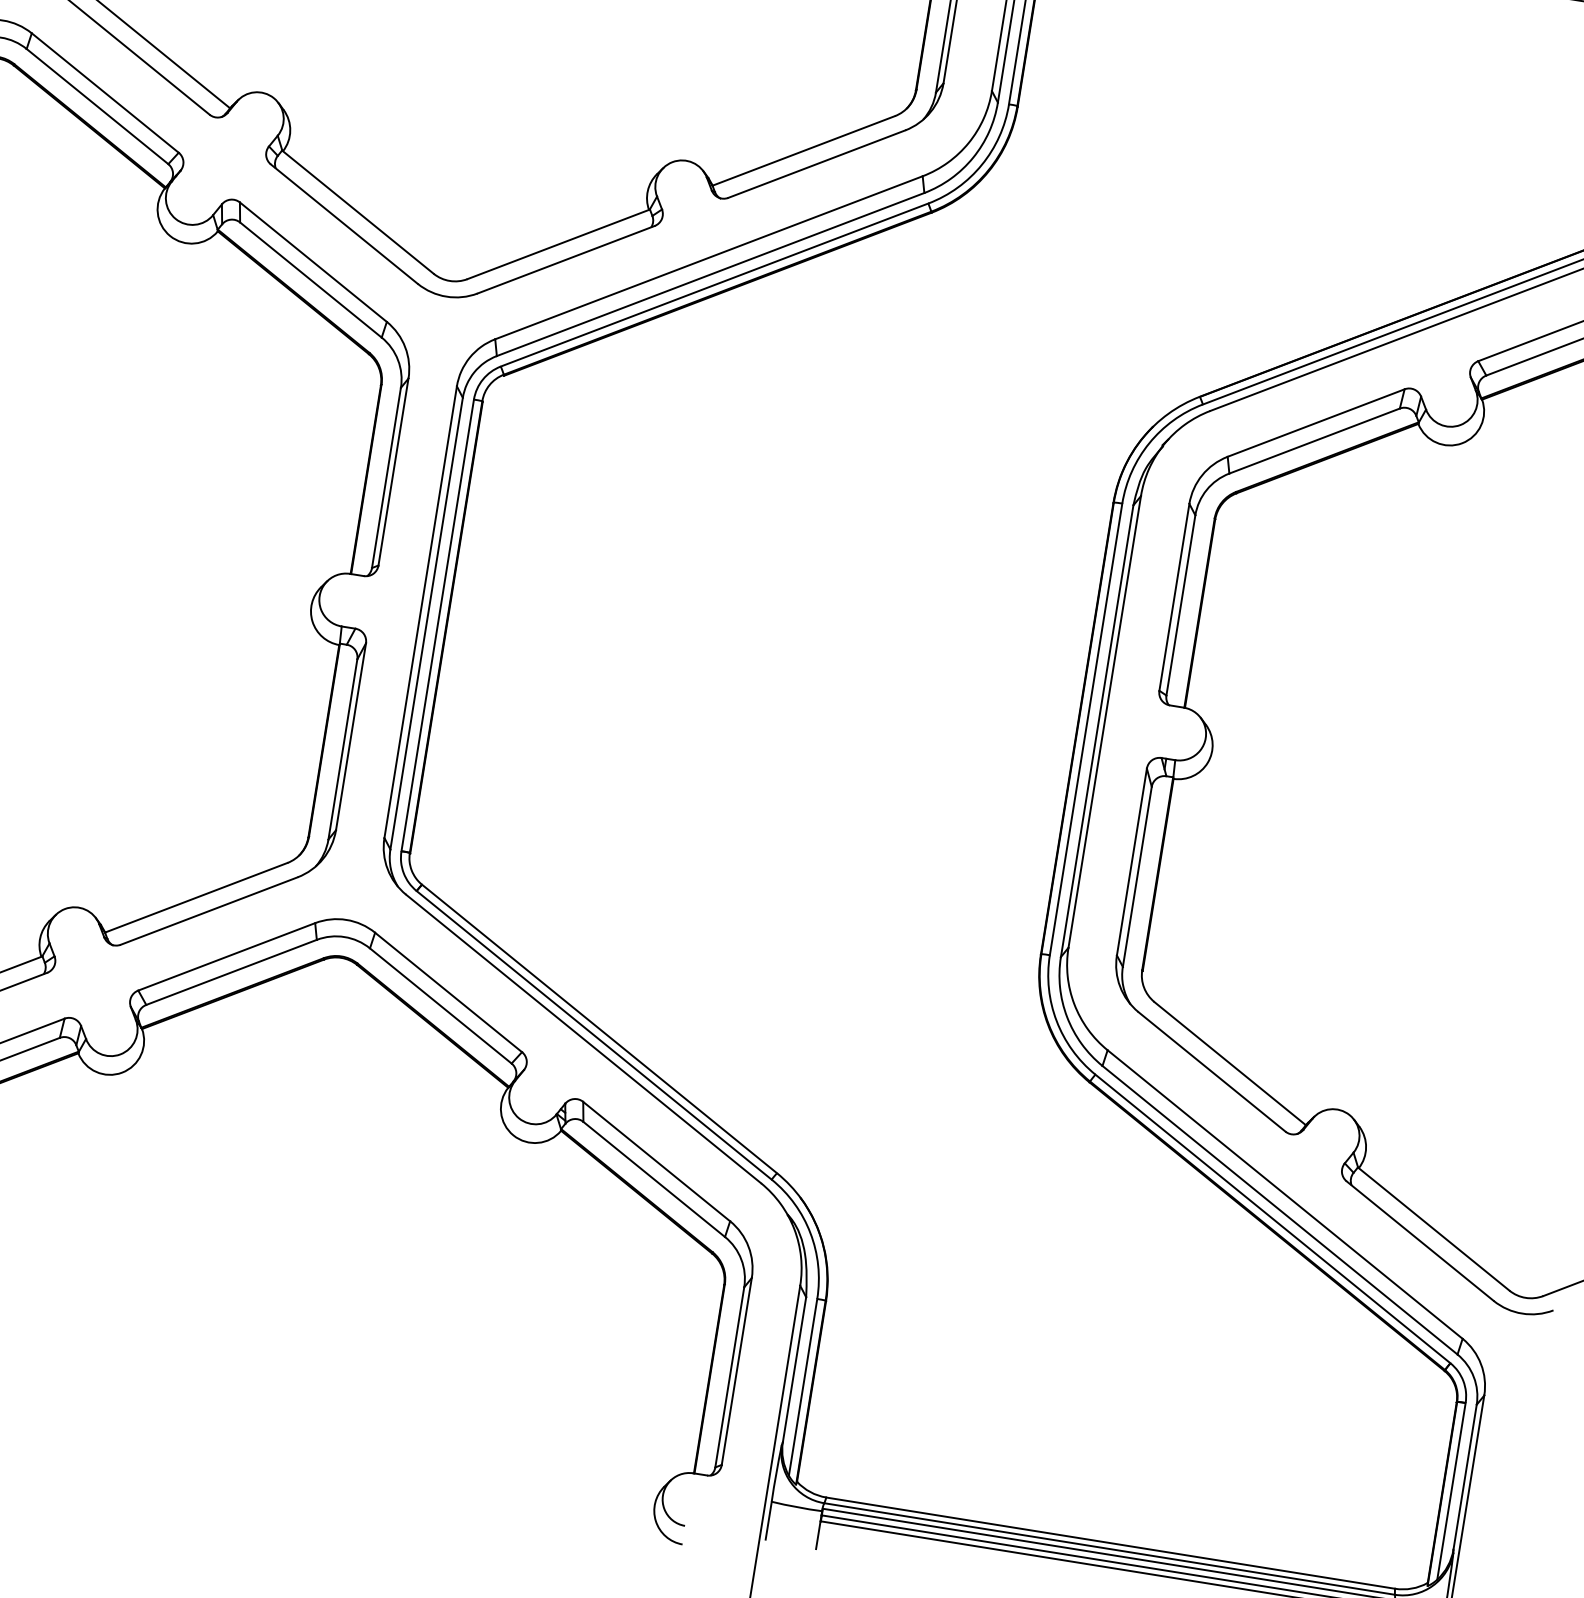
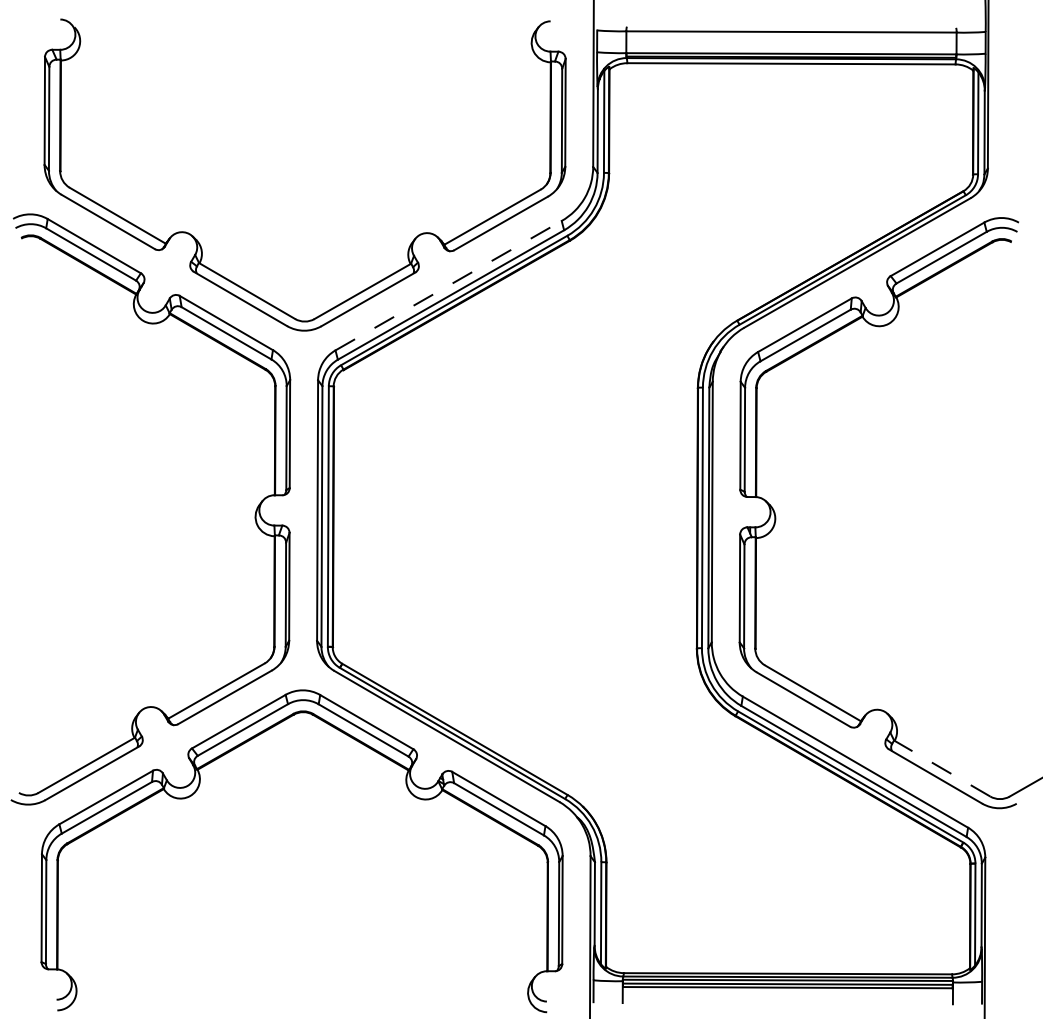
line: (710, 257) -> (449, 285), solid -> dashed
line: (1434, 1229) -> (942, 768), solid -> dashed

